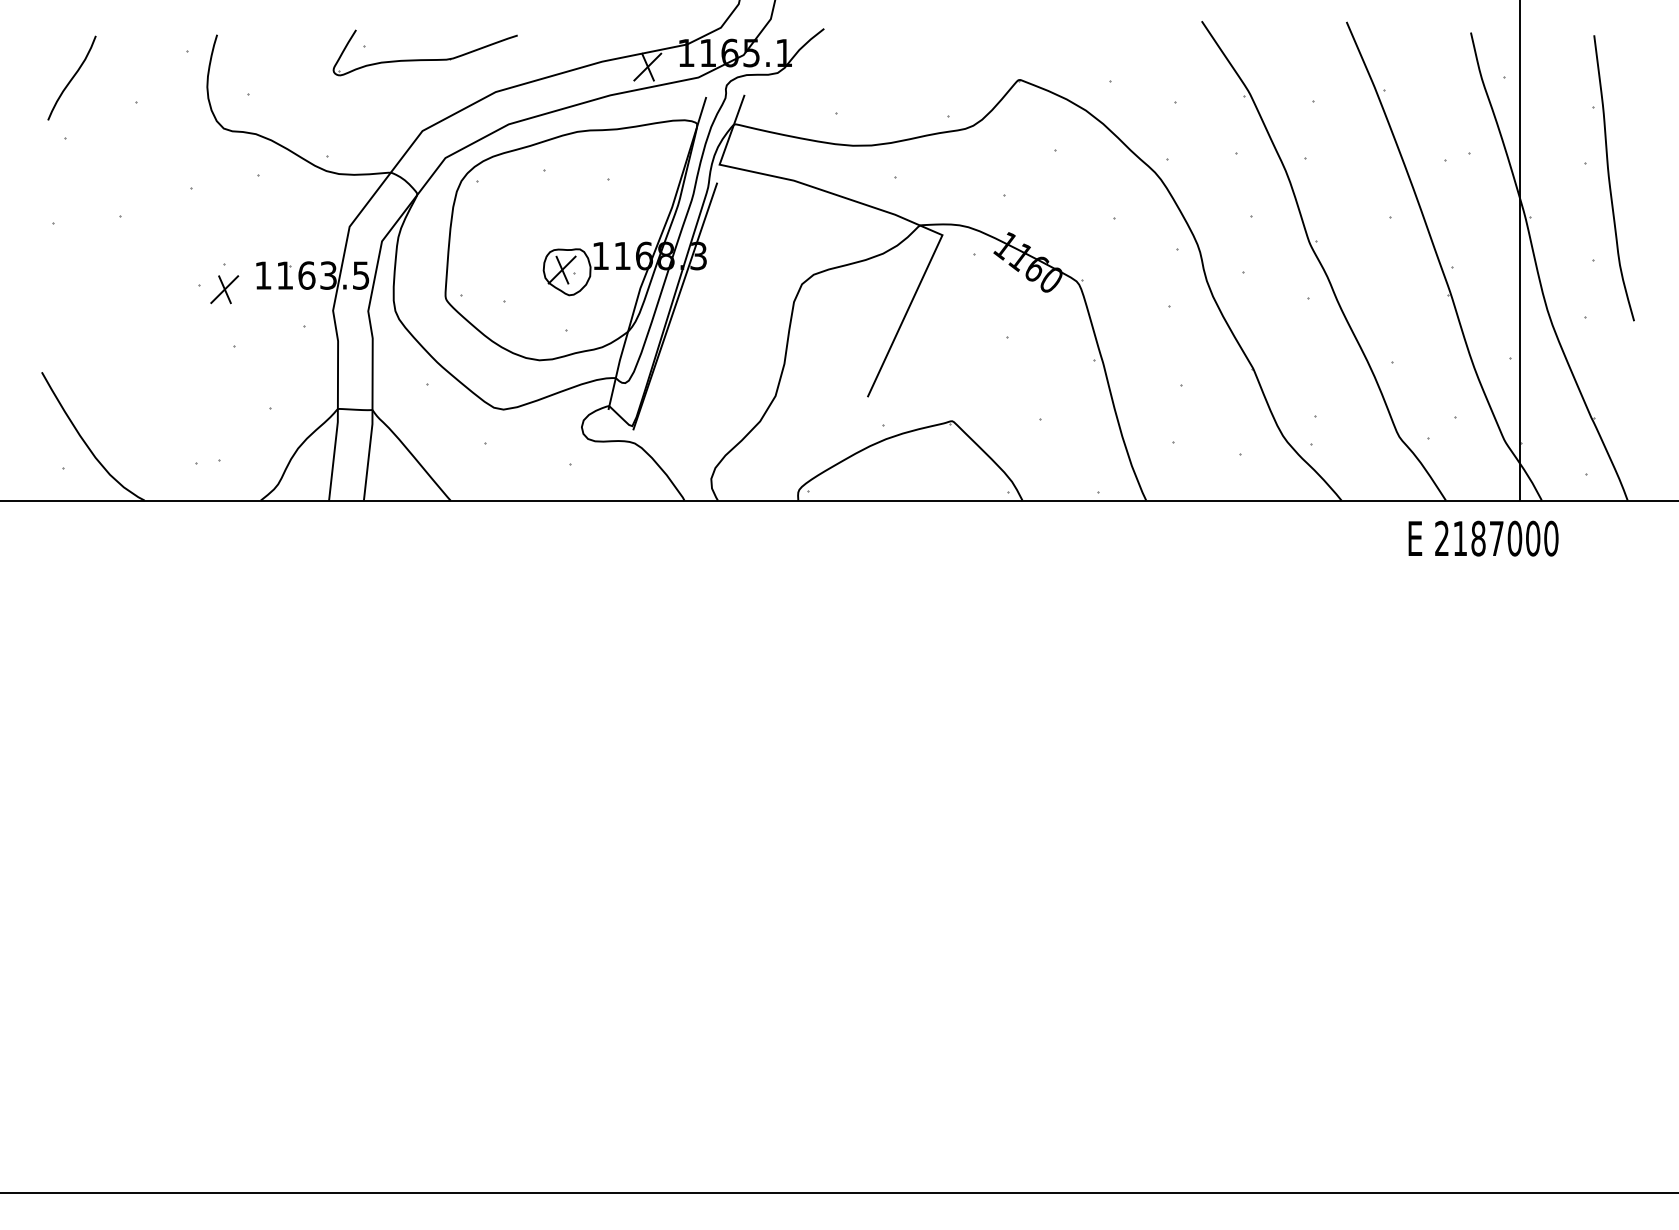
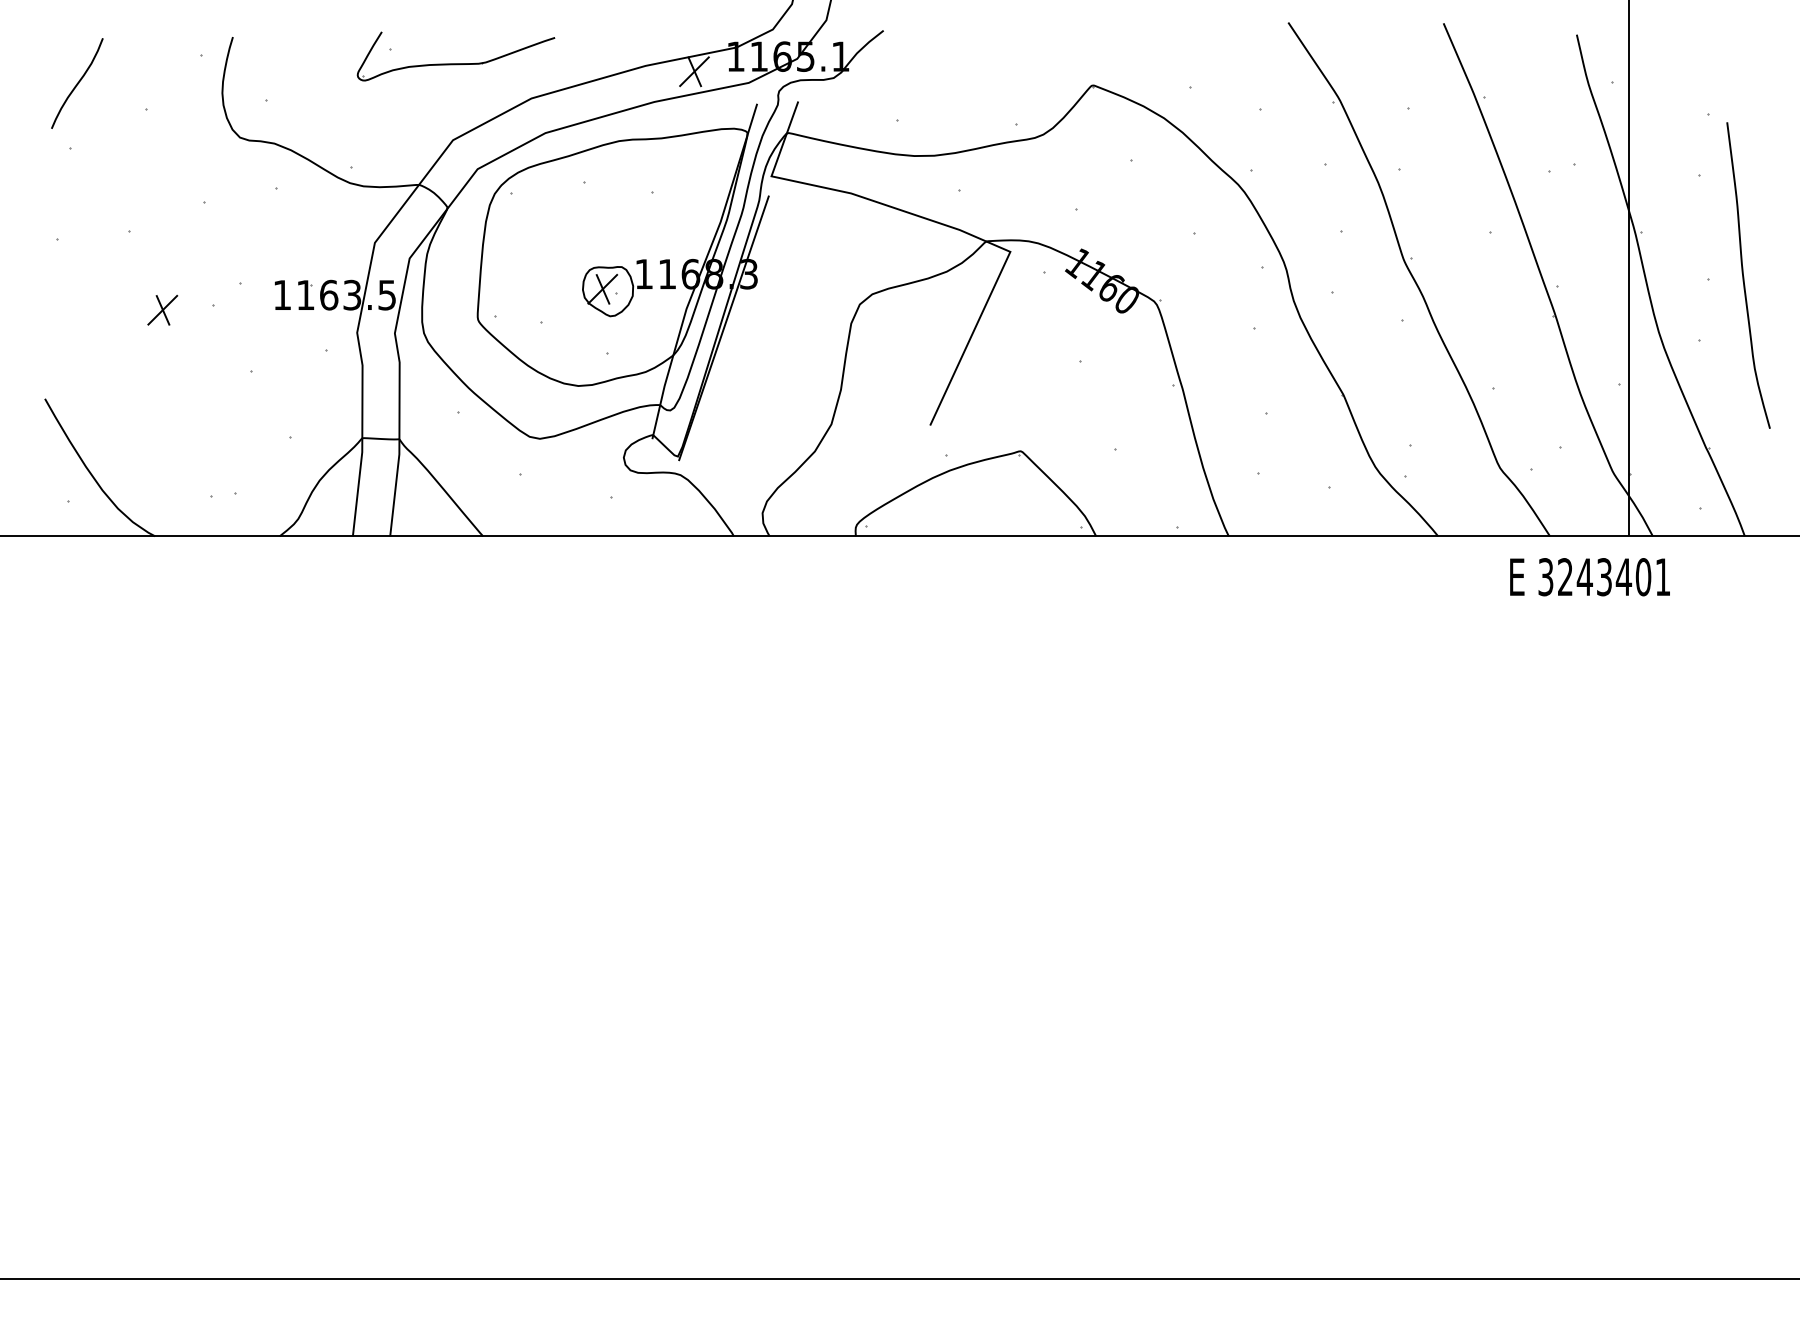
curve: (1610, 179) -> (1744, 276), moved
part: (224, 289) -> (162, 310), moved
text: (1496, 538) -> (1604, 576), 2187000 -> 3243401

